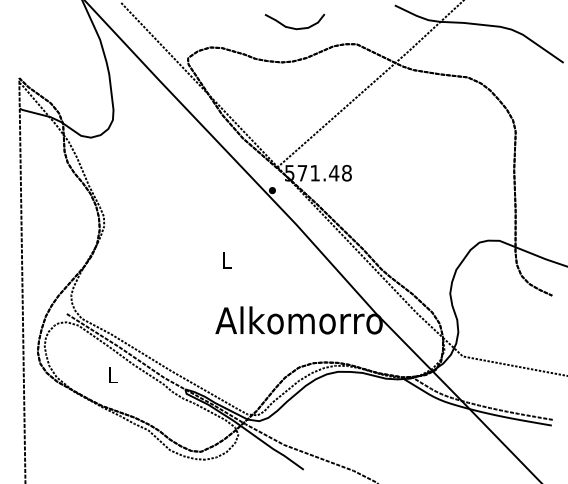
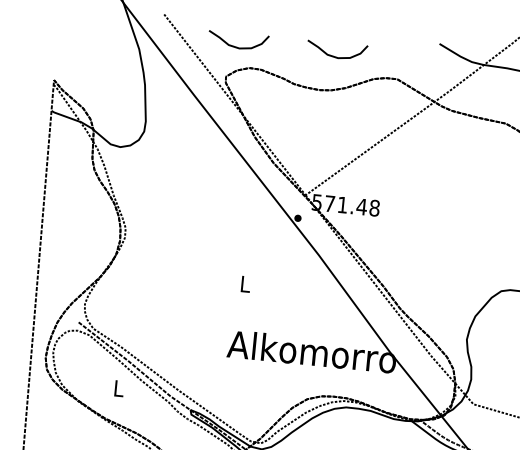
curve: (196, 27) -> (237, 46), added

